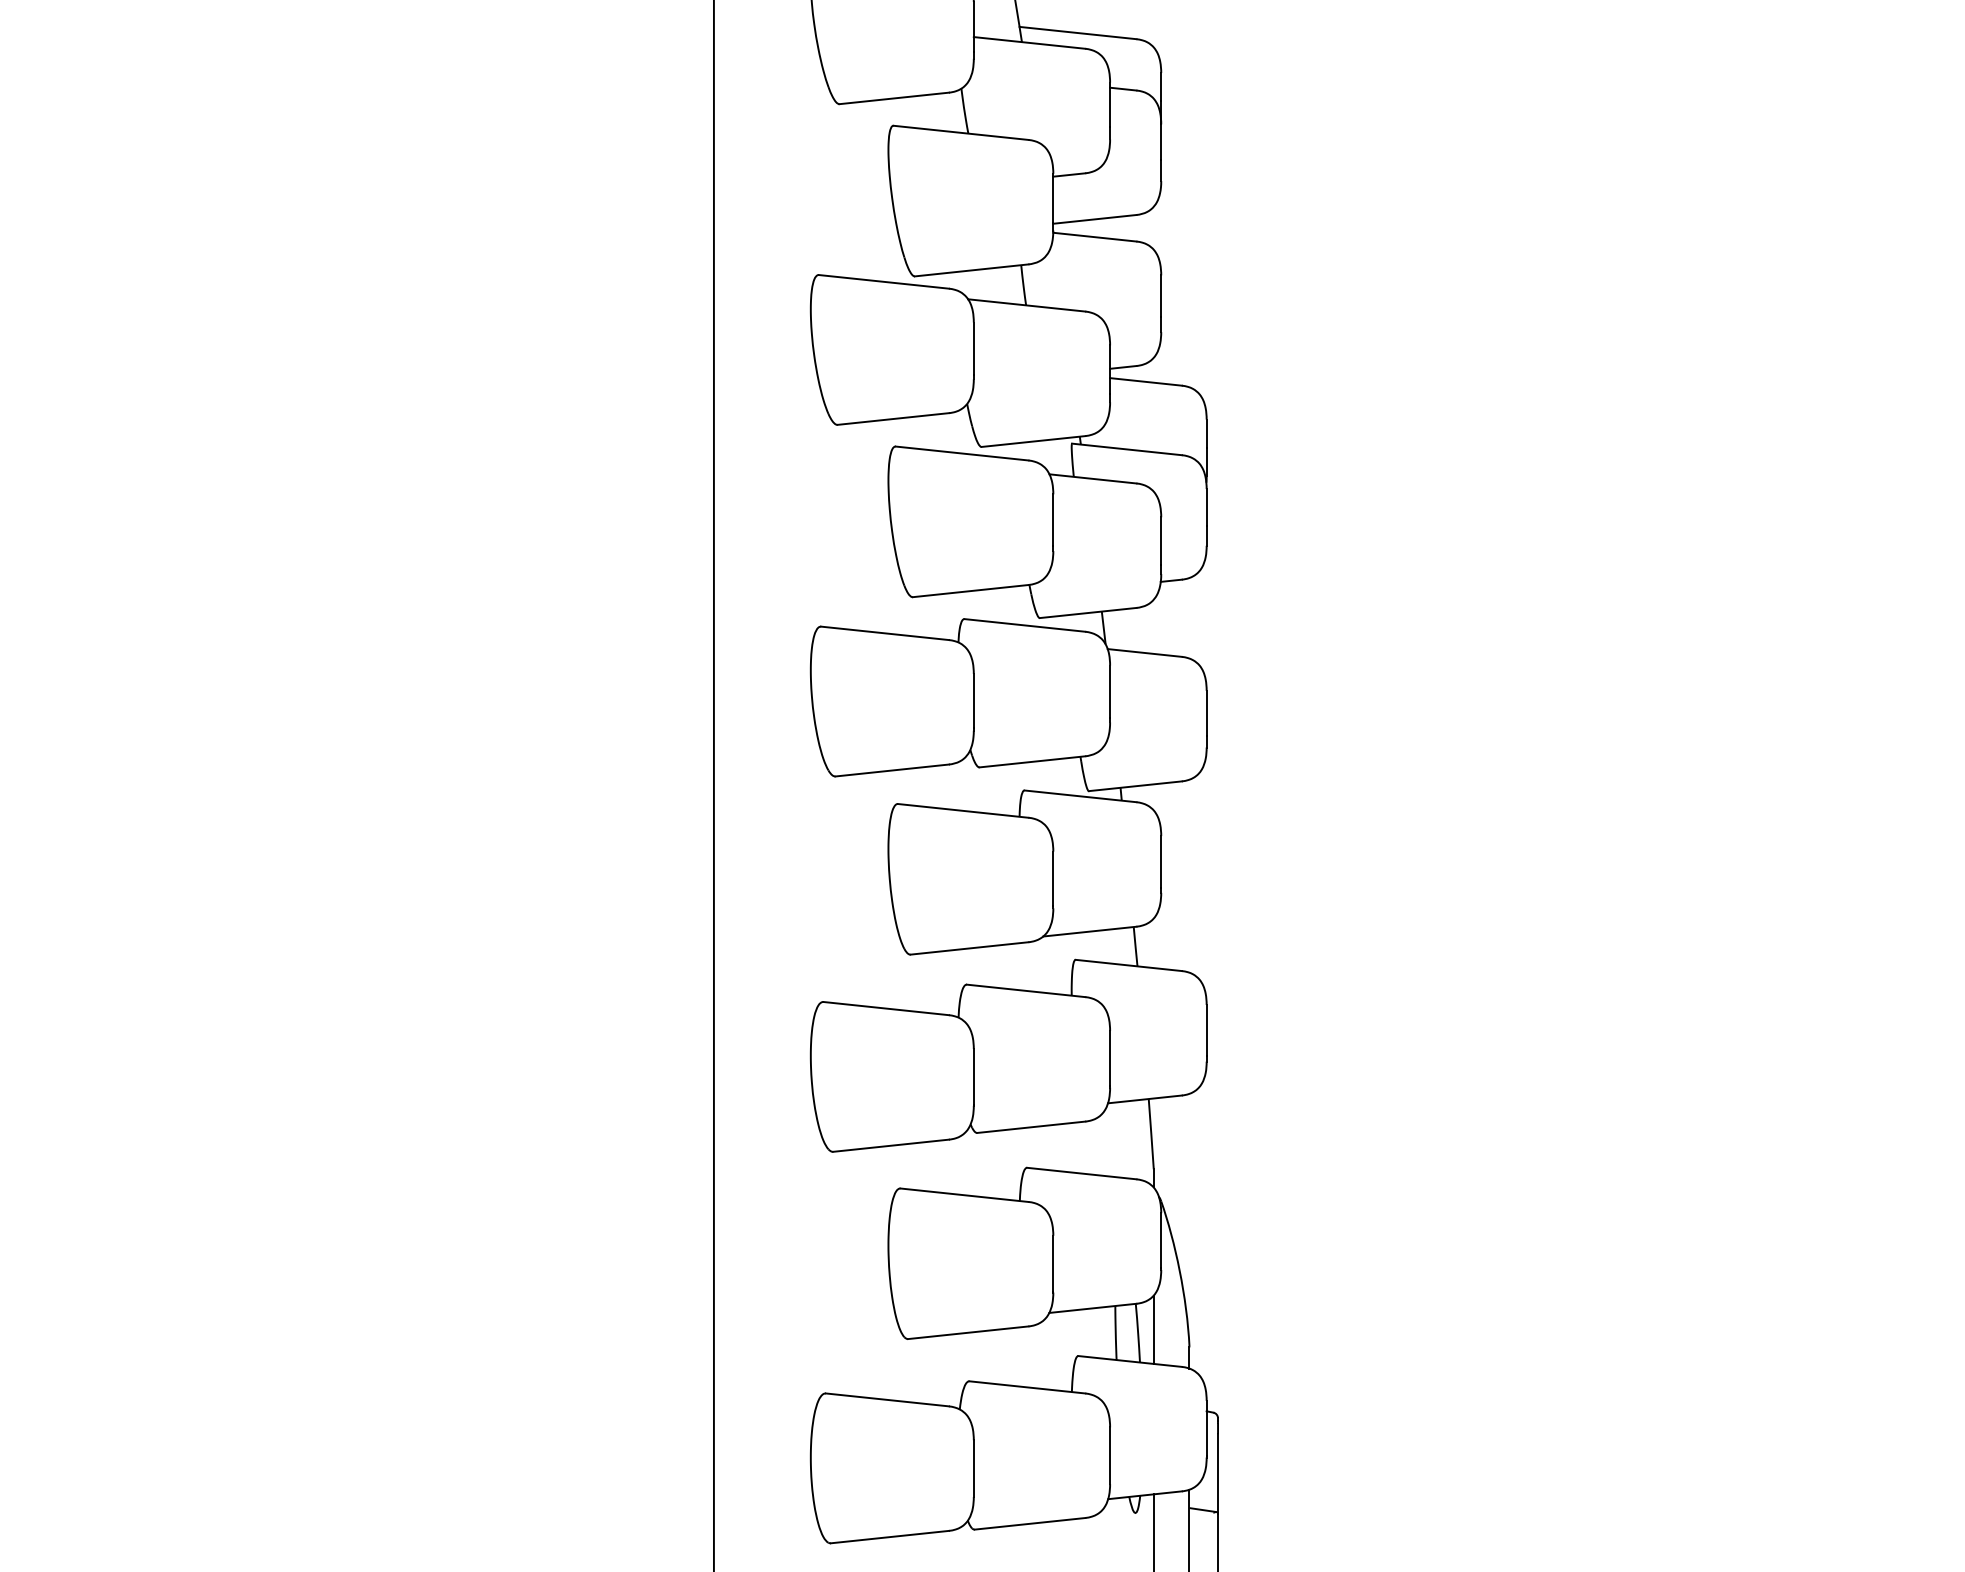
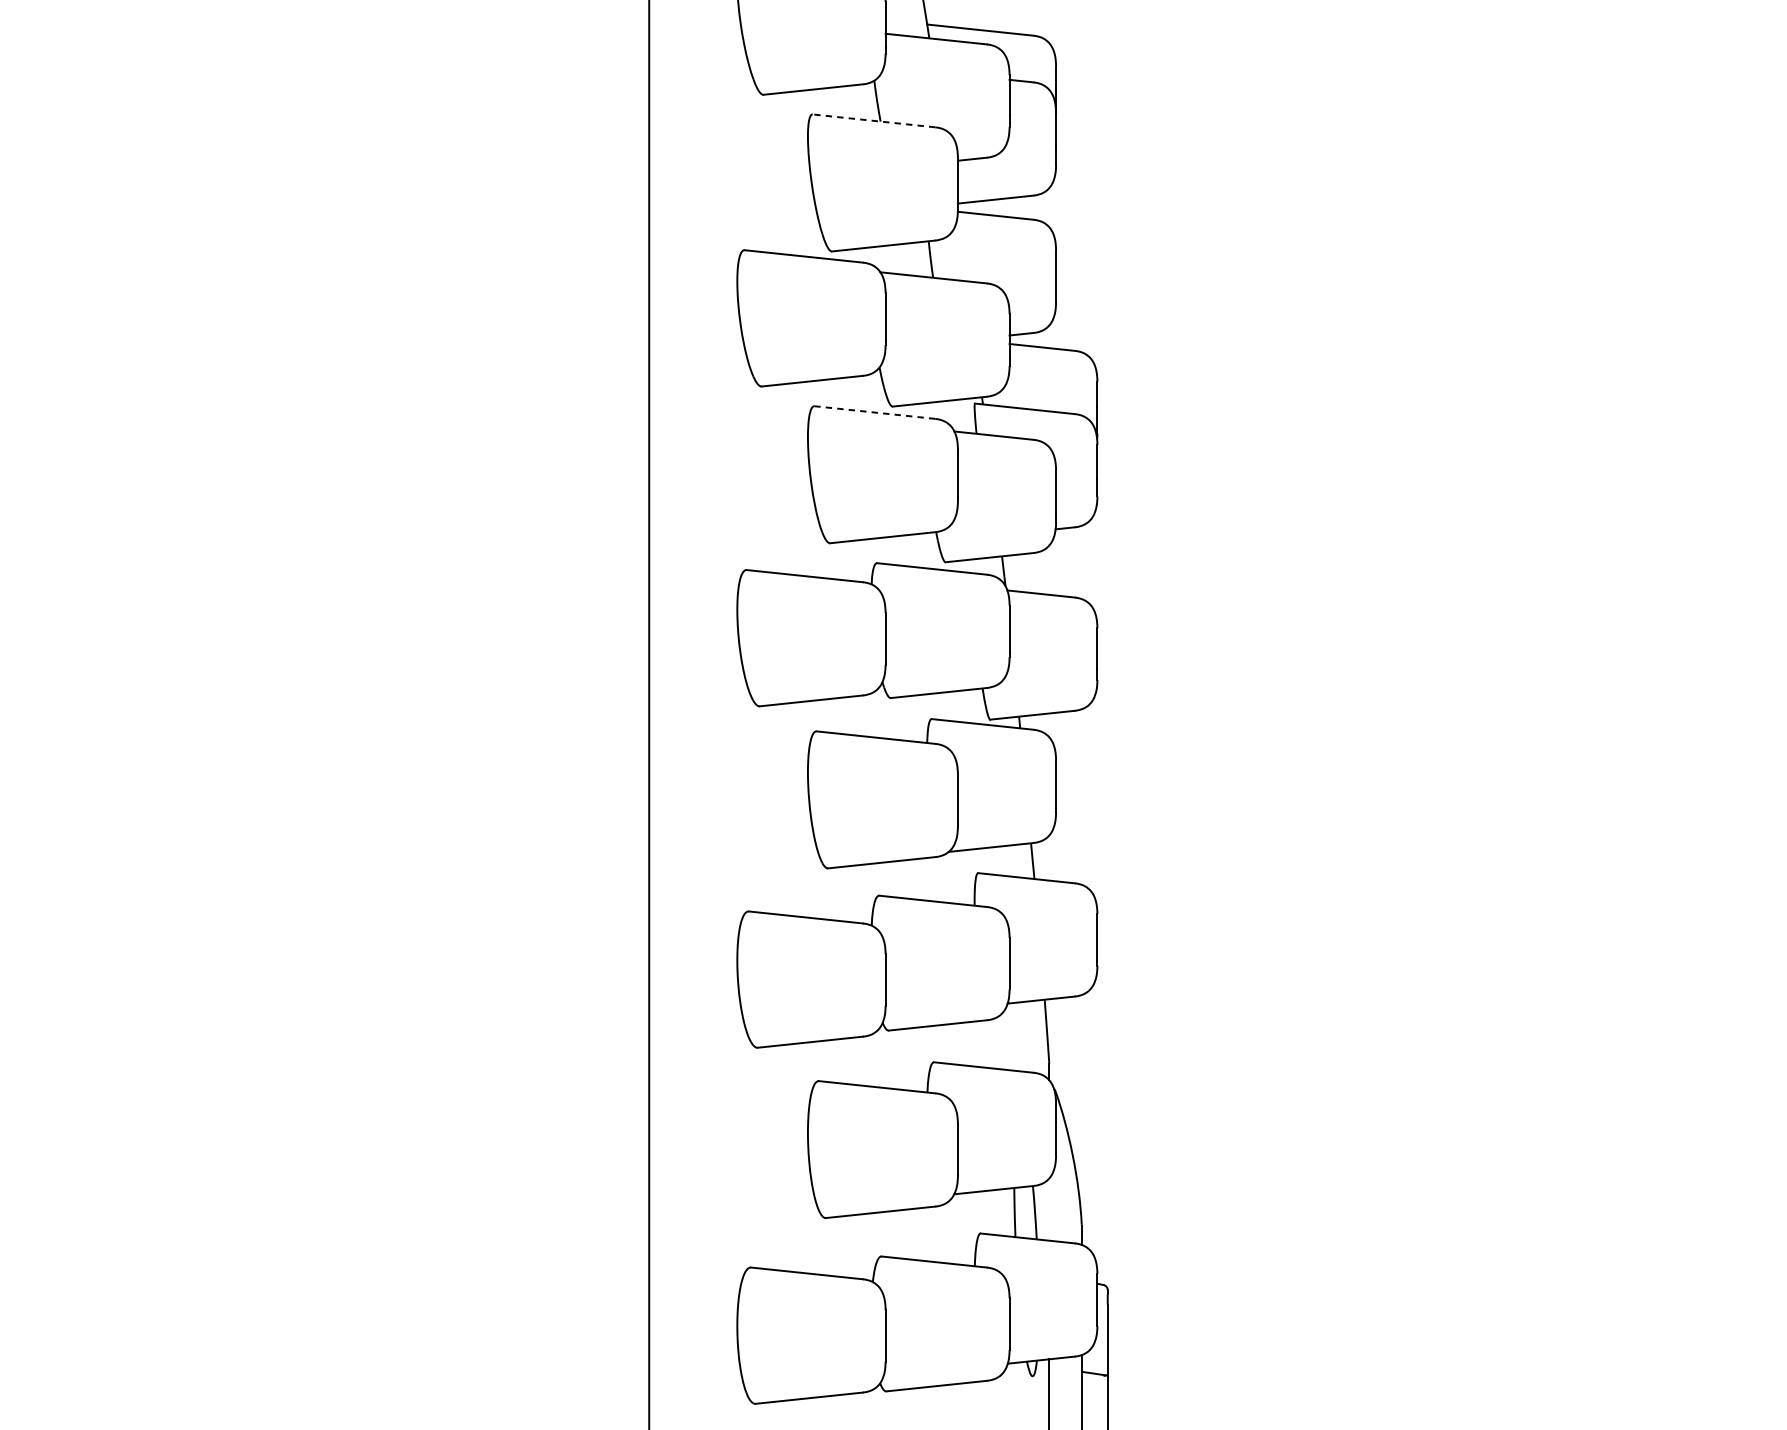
line: (961, 132) -> (874, 120), solid -> dashed
line: (962, 453) -> (875, 412), solid -> dashed
line: (1153, 1329) -> (1049, 1209), removed

